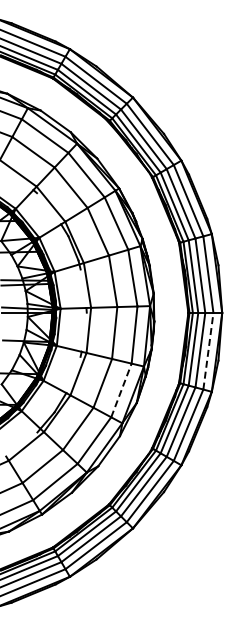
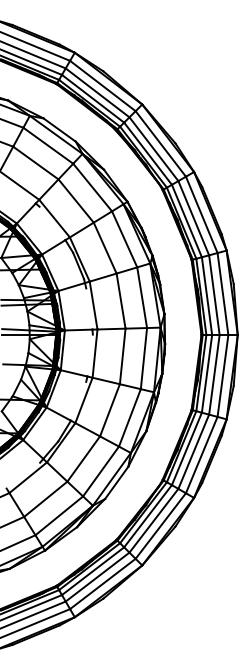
line: (208, 351) -> (223, 376), dashed -> solid
line: (121, 390) -> (129, 417), dashed -> solid

